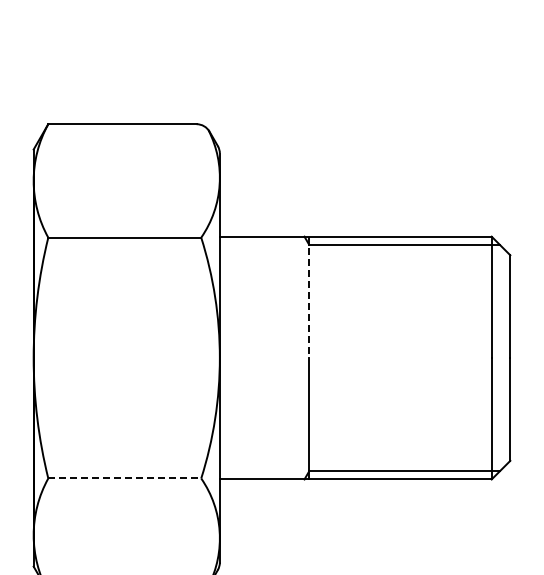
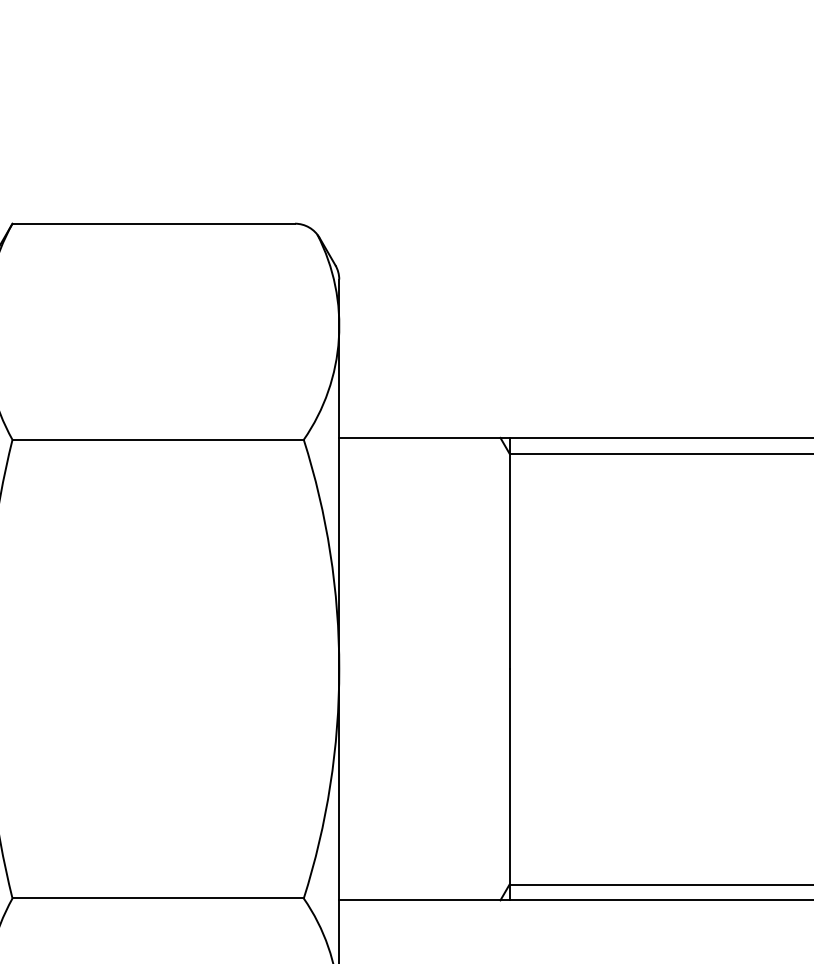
line: (309, 297) -> (509, 553), dashed -> solid
line: (125, 478) -> (159, 898), dashed -> solid

